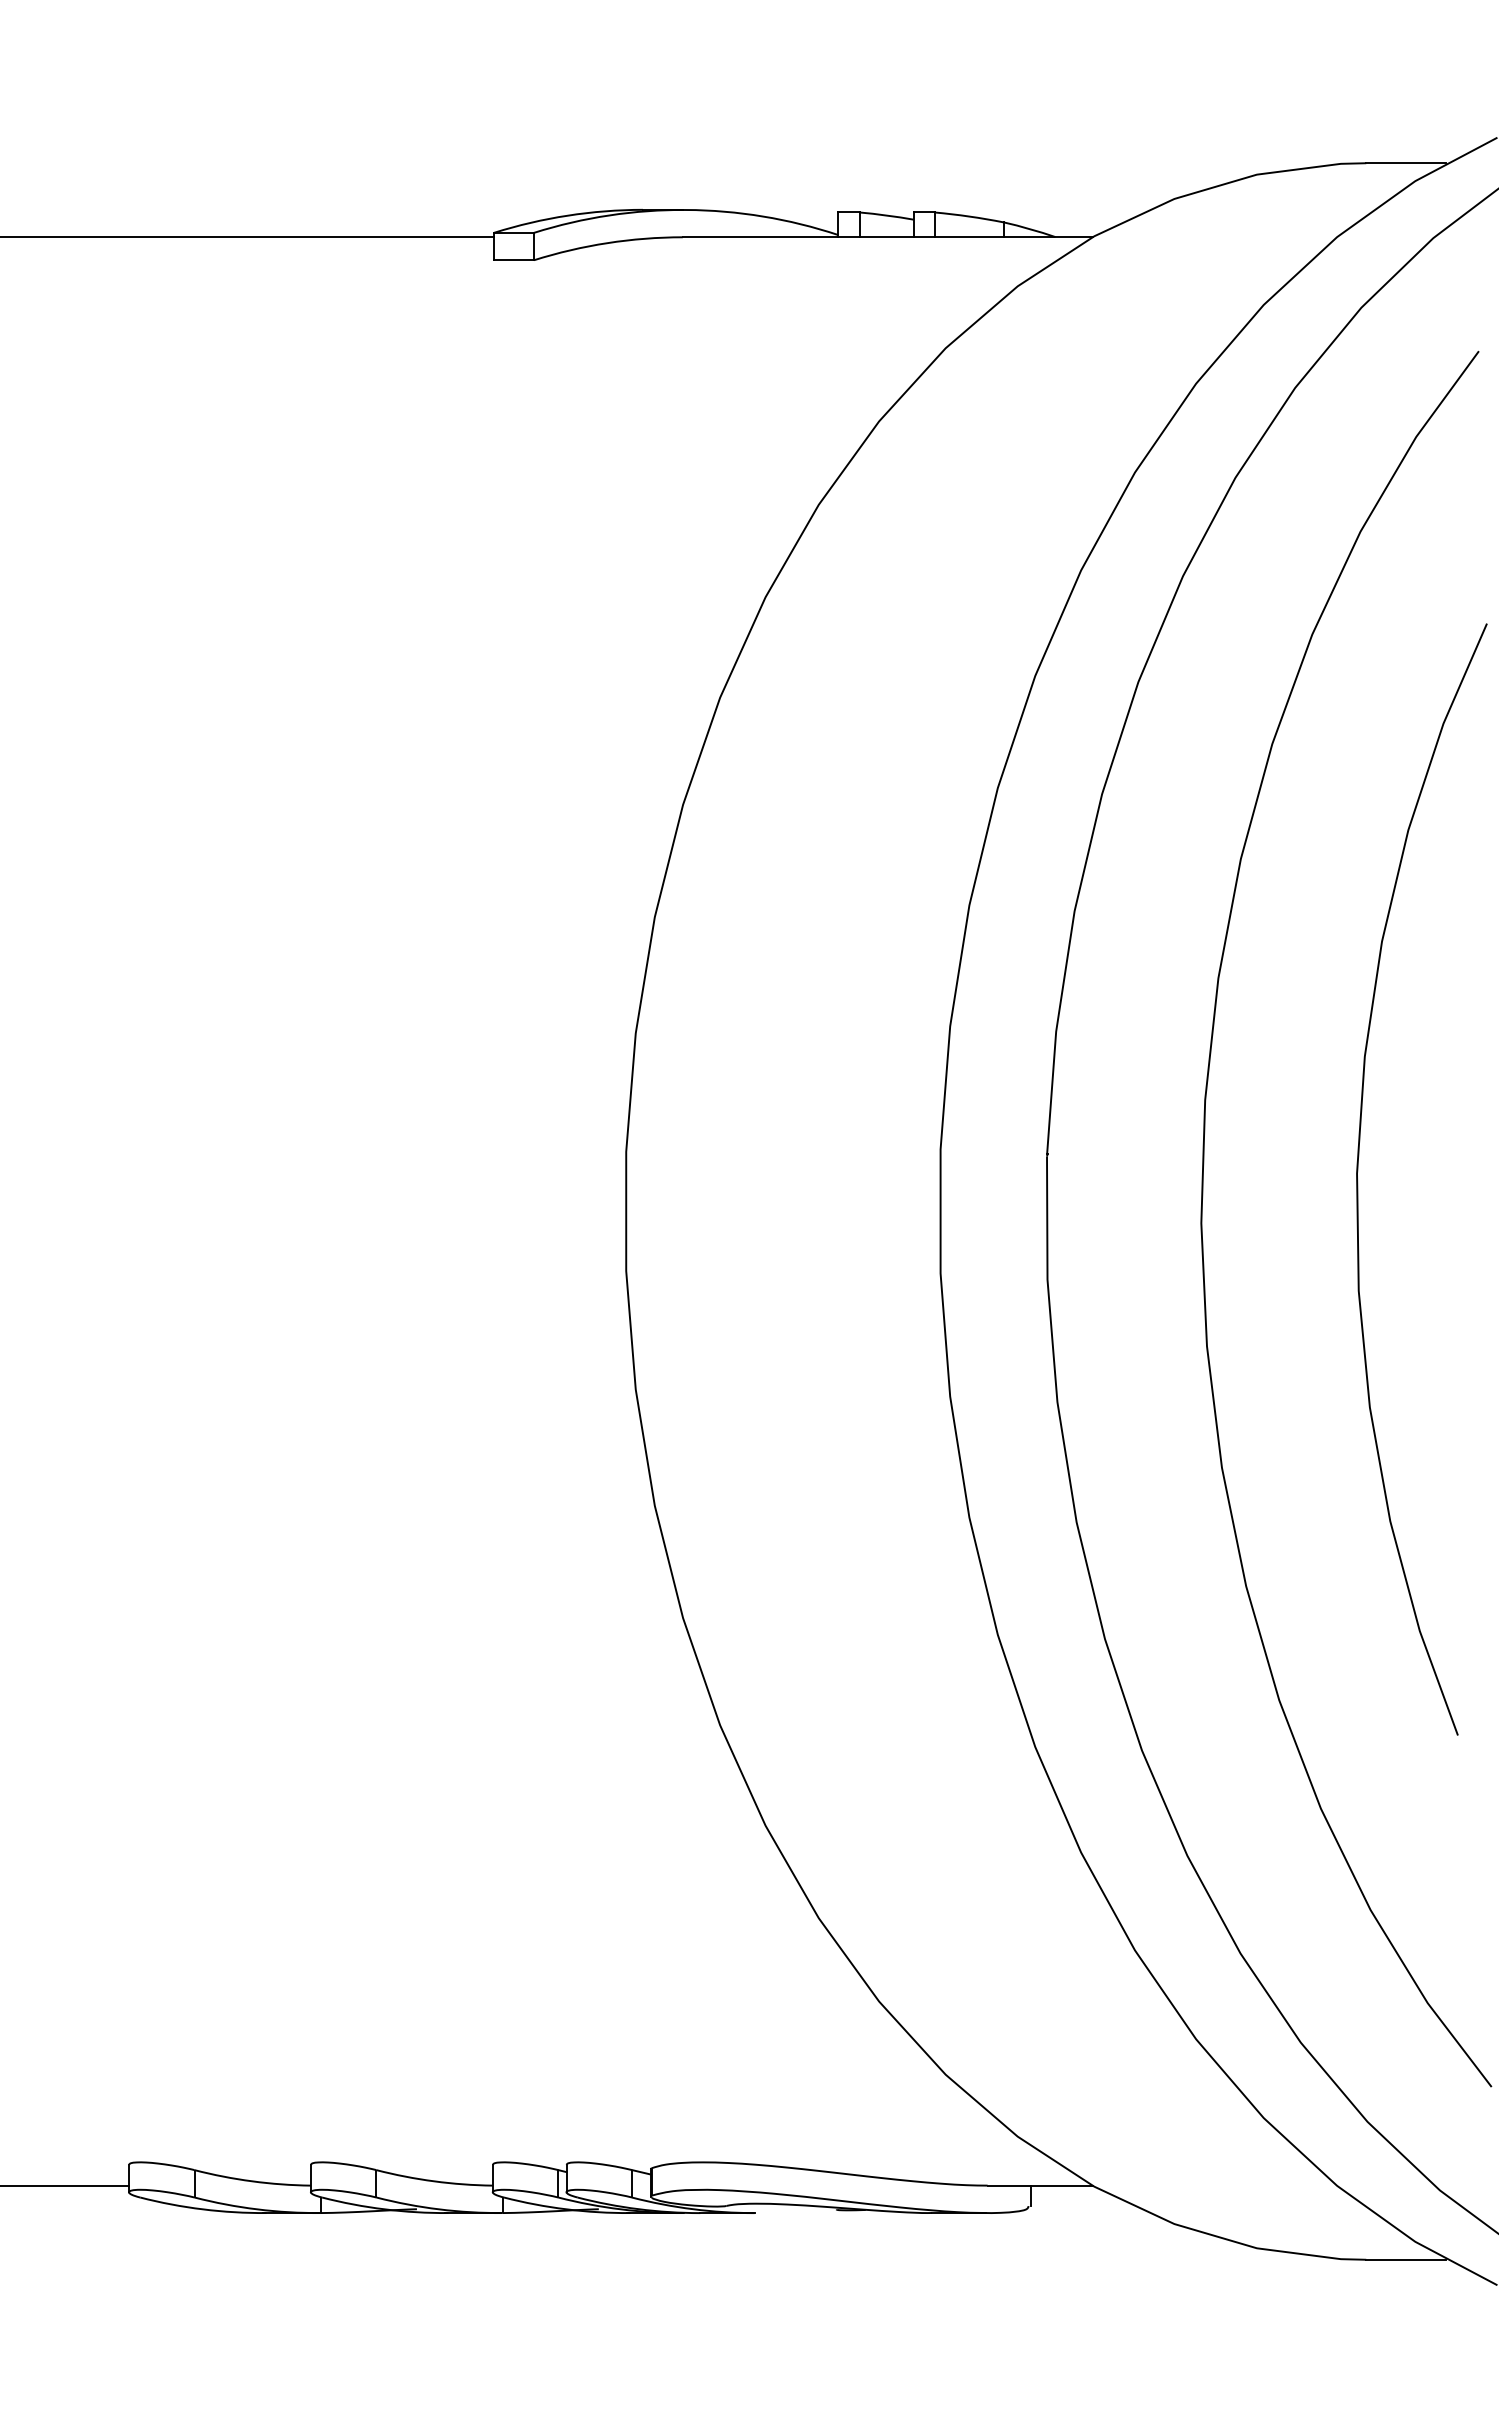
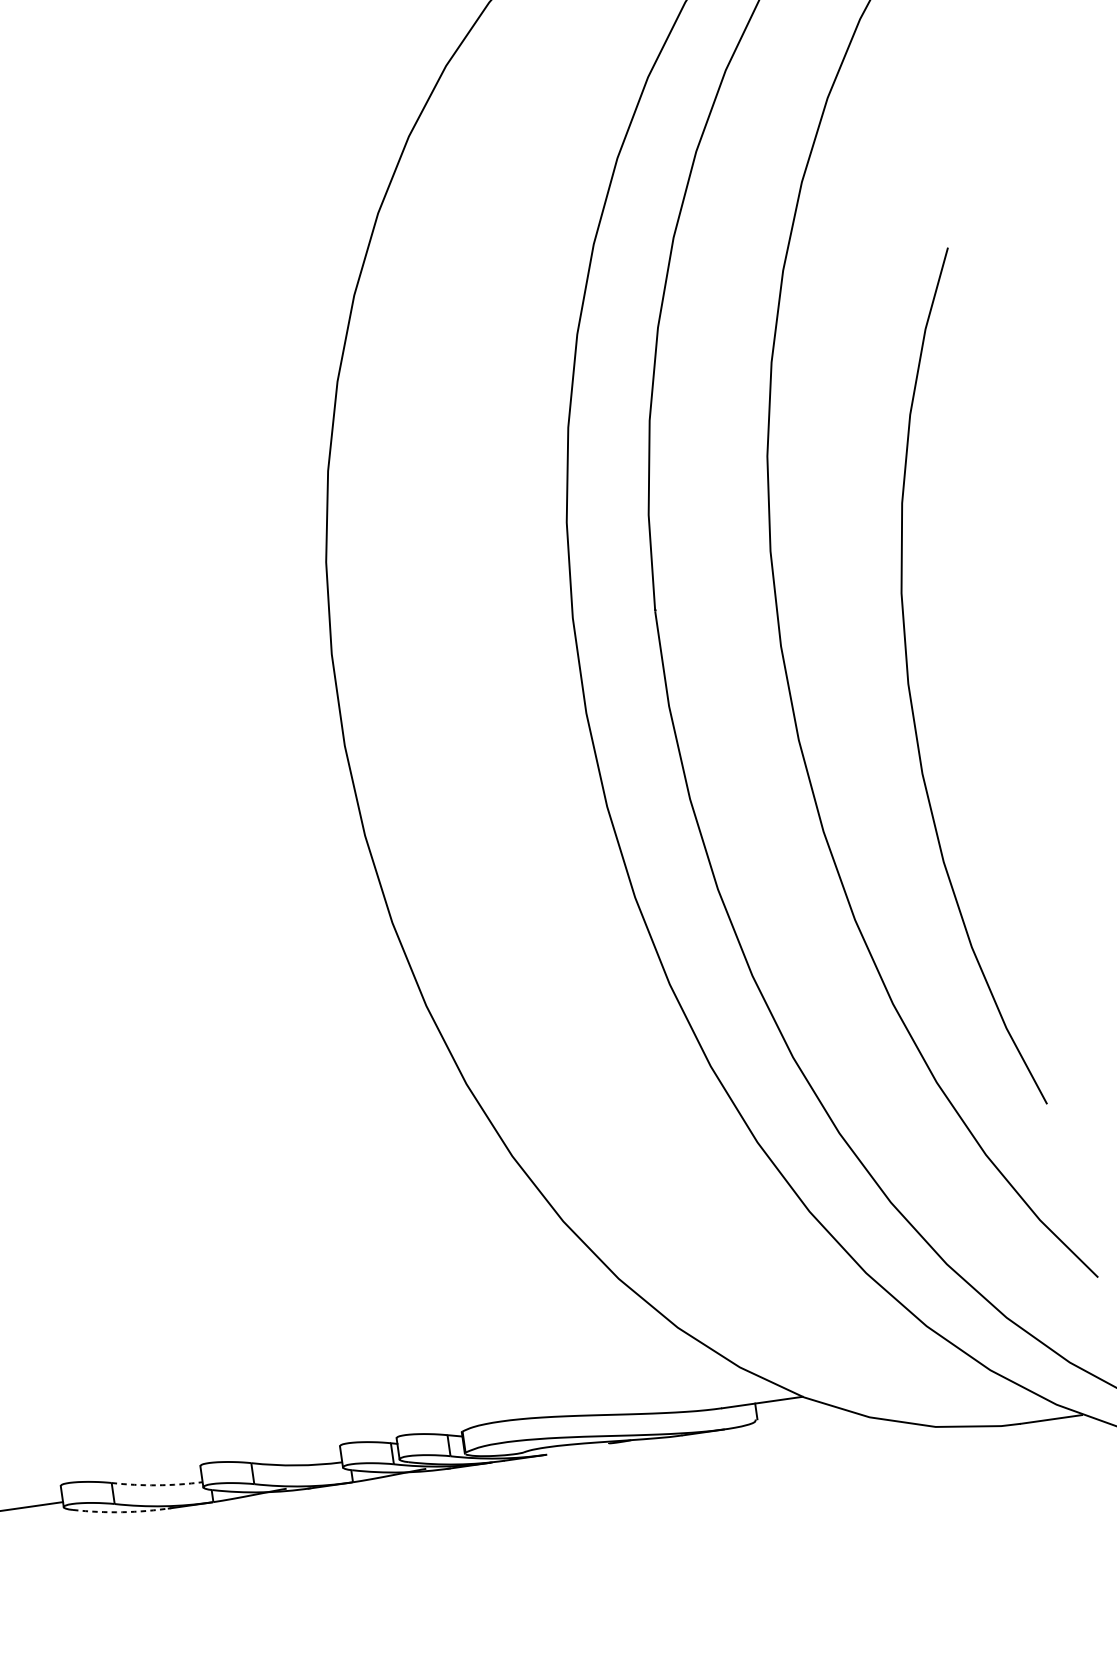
curve: (1358, 1181) -> (910, 689), moved
arc: (252, 2181) -> (157, 1485), solid -> dashed
arc: (202, 2209) -> (122, 1512), solid -> dashed

